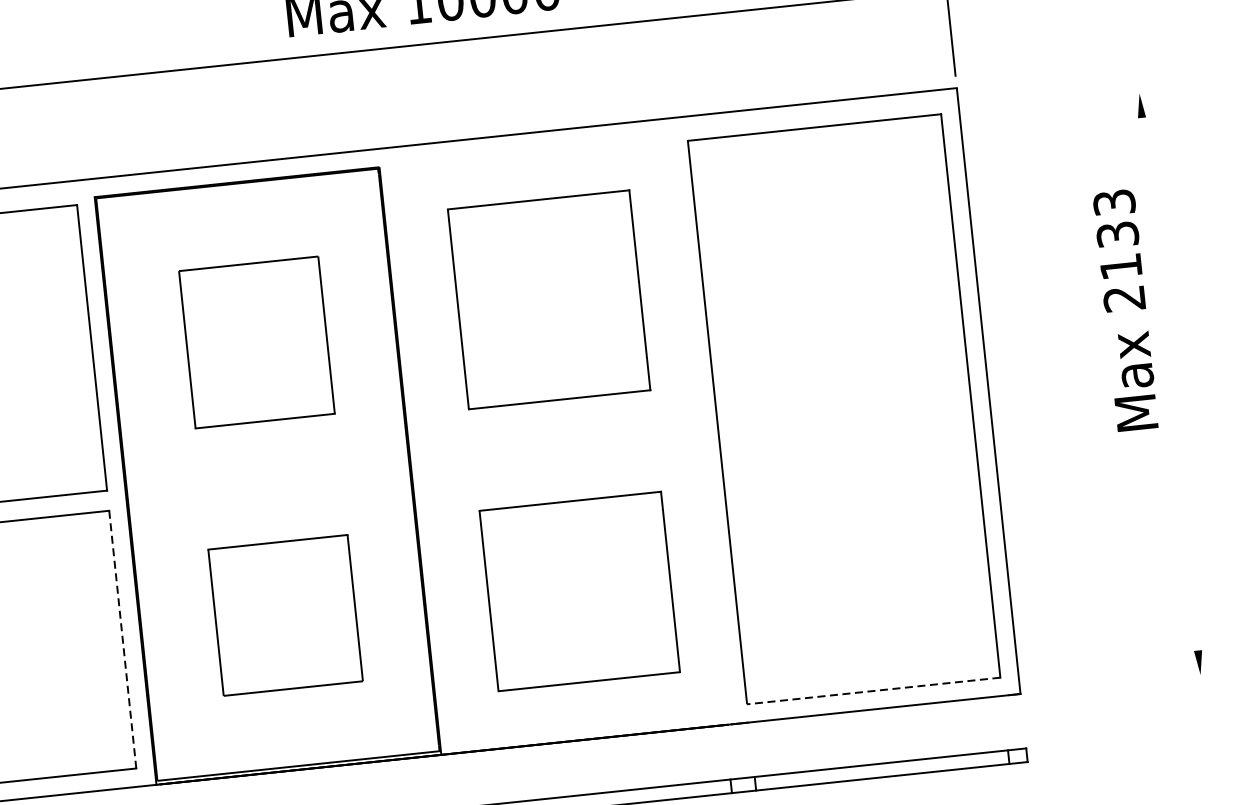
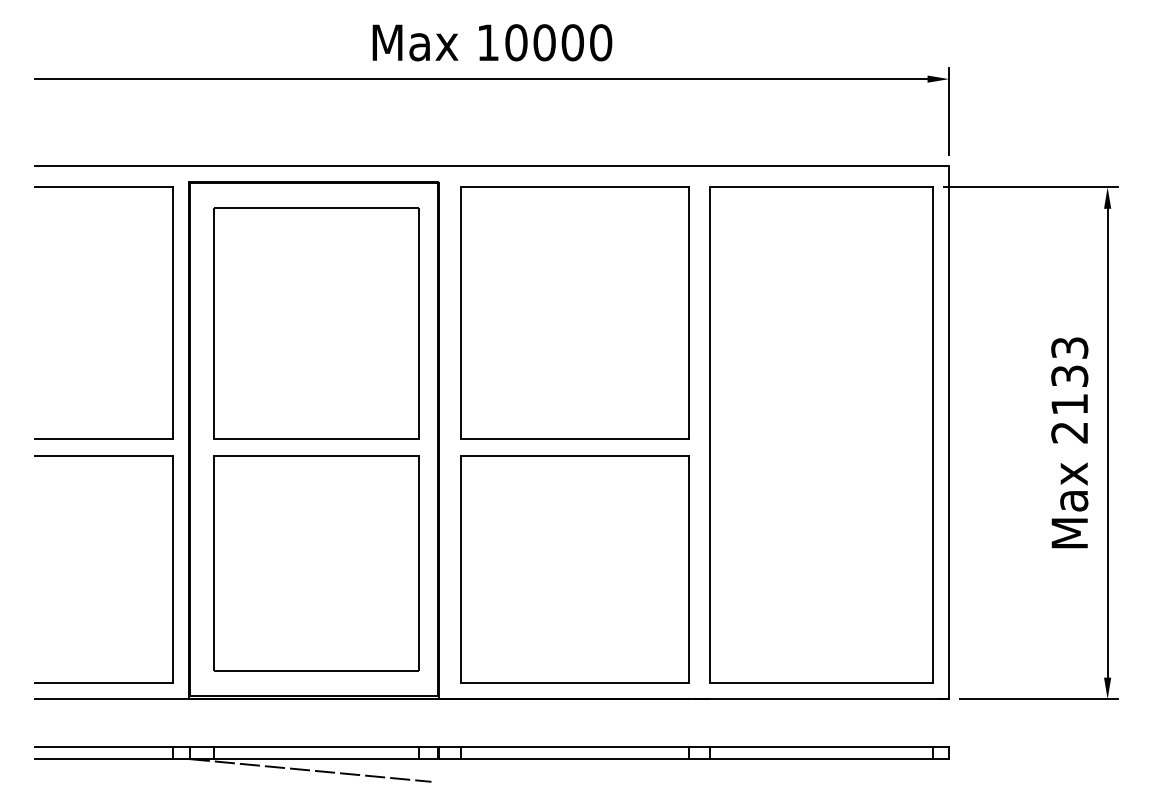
line: (1051, 102) -> (1030, 187), added
part: (548, 299) -> (574, 312), size x1.43
text: (1125, 309) -> (1069, 442), moved
part: (256, 342) -> (316, 323), size x1.67
line: (1169, 383) -> (1107, 442), added
part: (579, 591) -> (574, 569), size x1.43
part: (285, 615) -> (316, 563), size x1.67
line: (122, 640) -> (172, 570), dashed -> solid
line: (1122, 683) -> (1038, 699), added
line: (873, 691) -> (821, 683), dashed -> solid

